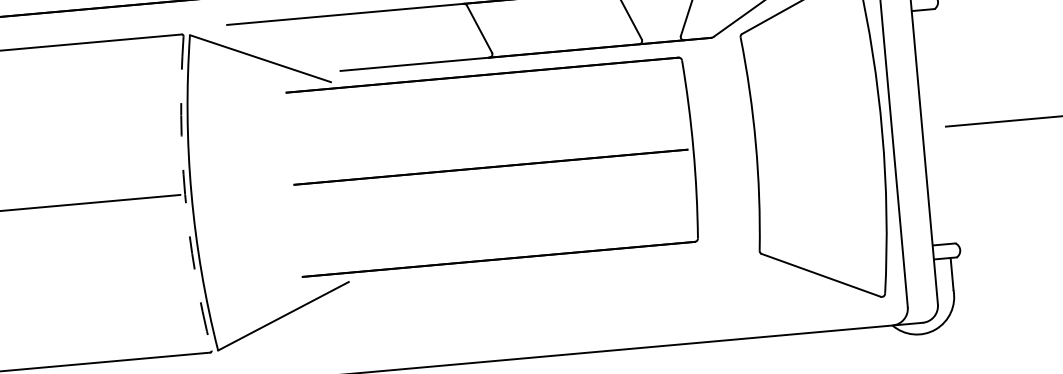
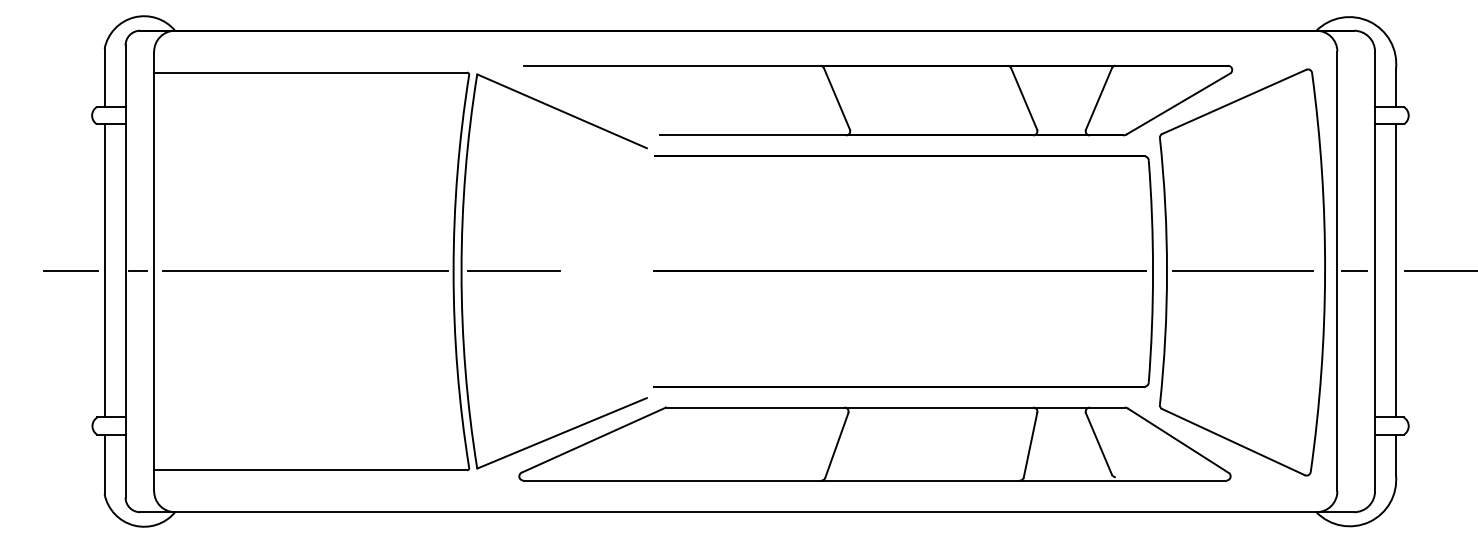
line: (938, 126) -> (1395, 270), added
line: (905, 130) -> (1354, 271), added
line: (816, 138) -> (1242, 271), added
part: (493, 167) -> (903, 271), moved
line: (233, 190) -> (514, 271), added
arc: (185, 194) -> (453, 271), dashed -> solid
part: (534, 302) -> (874, 443), added

